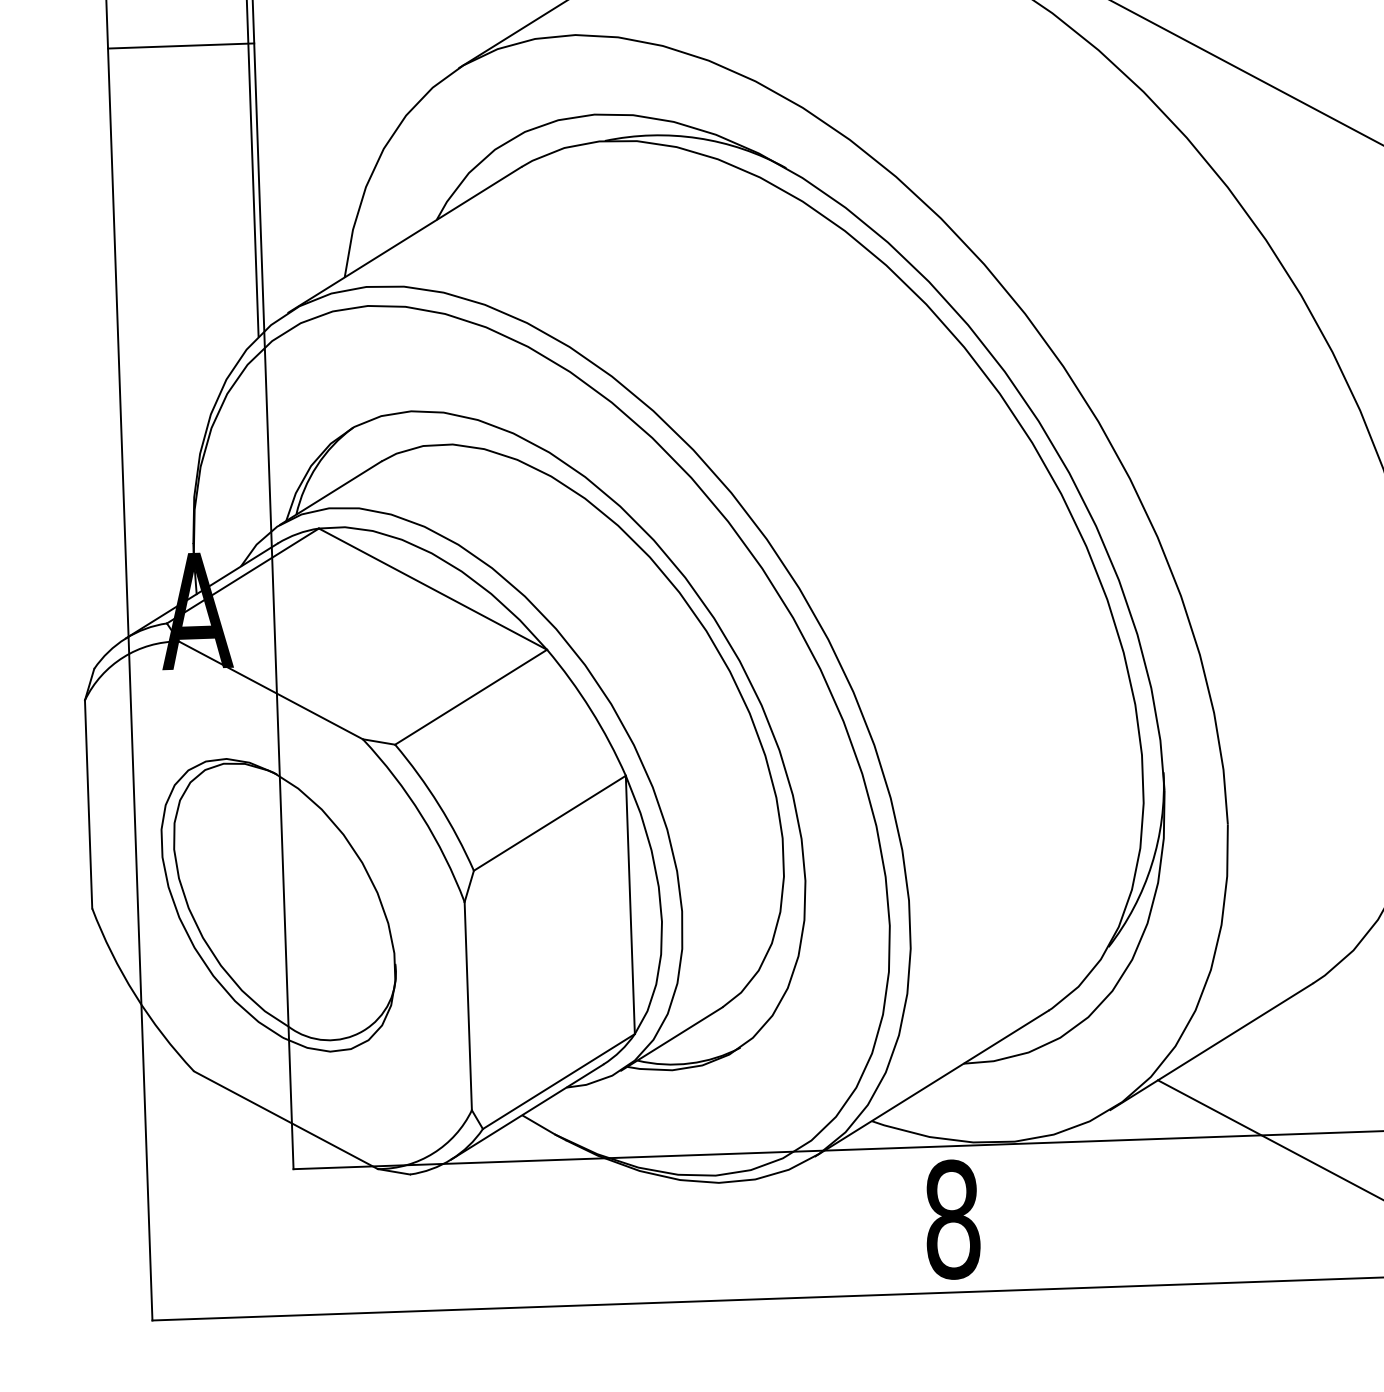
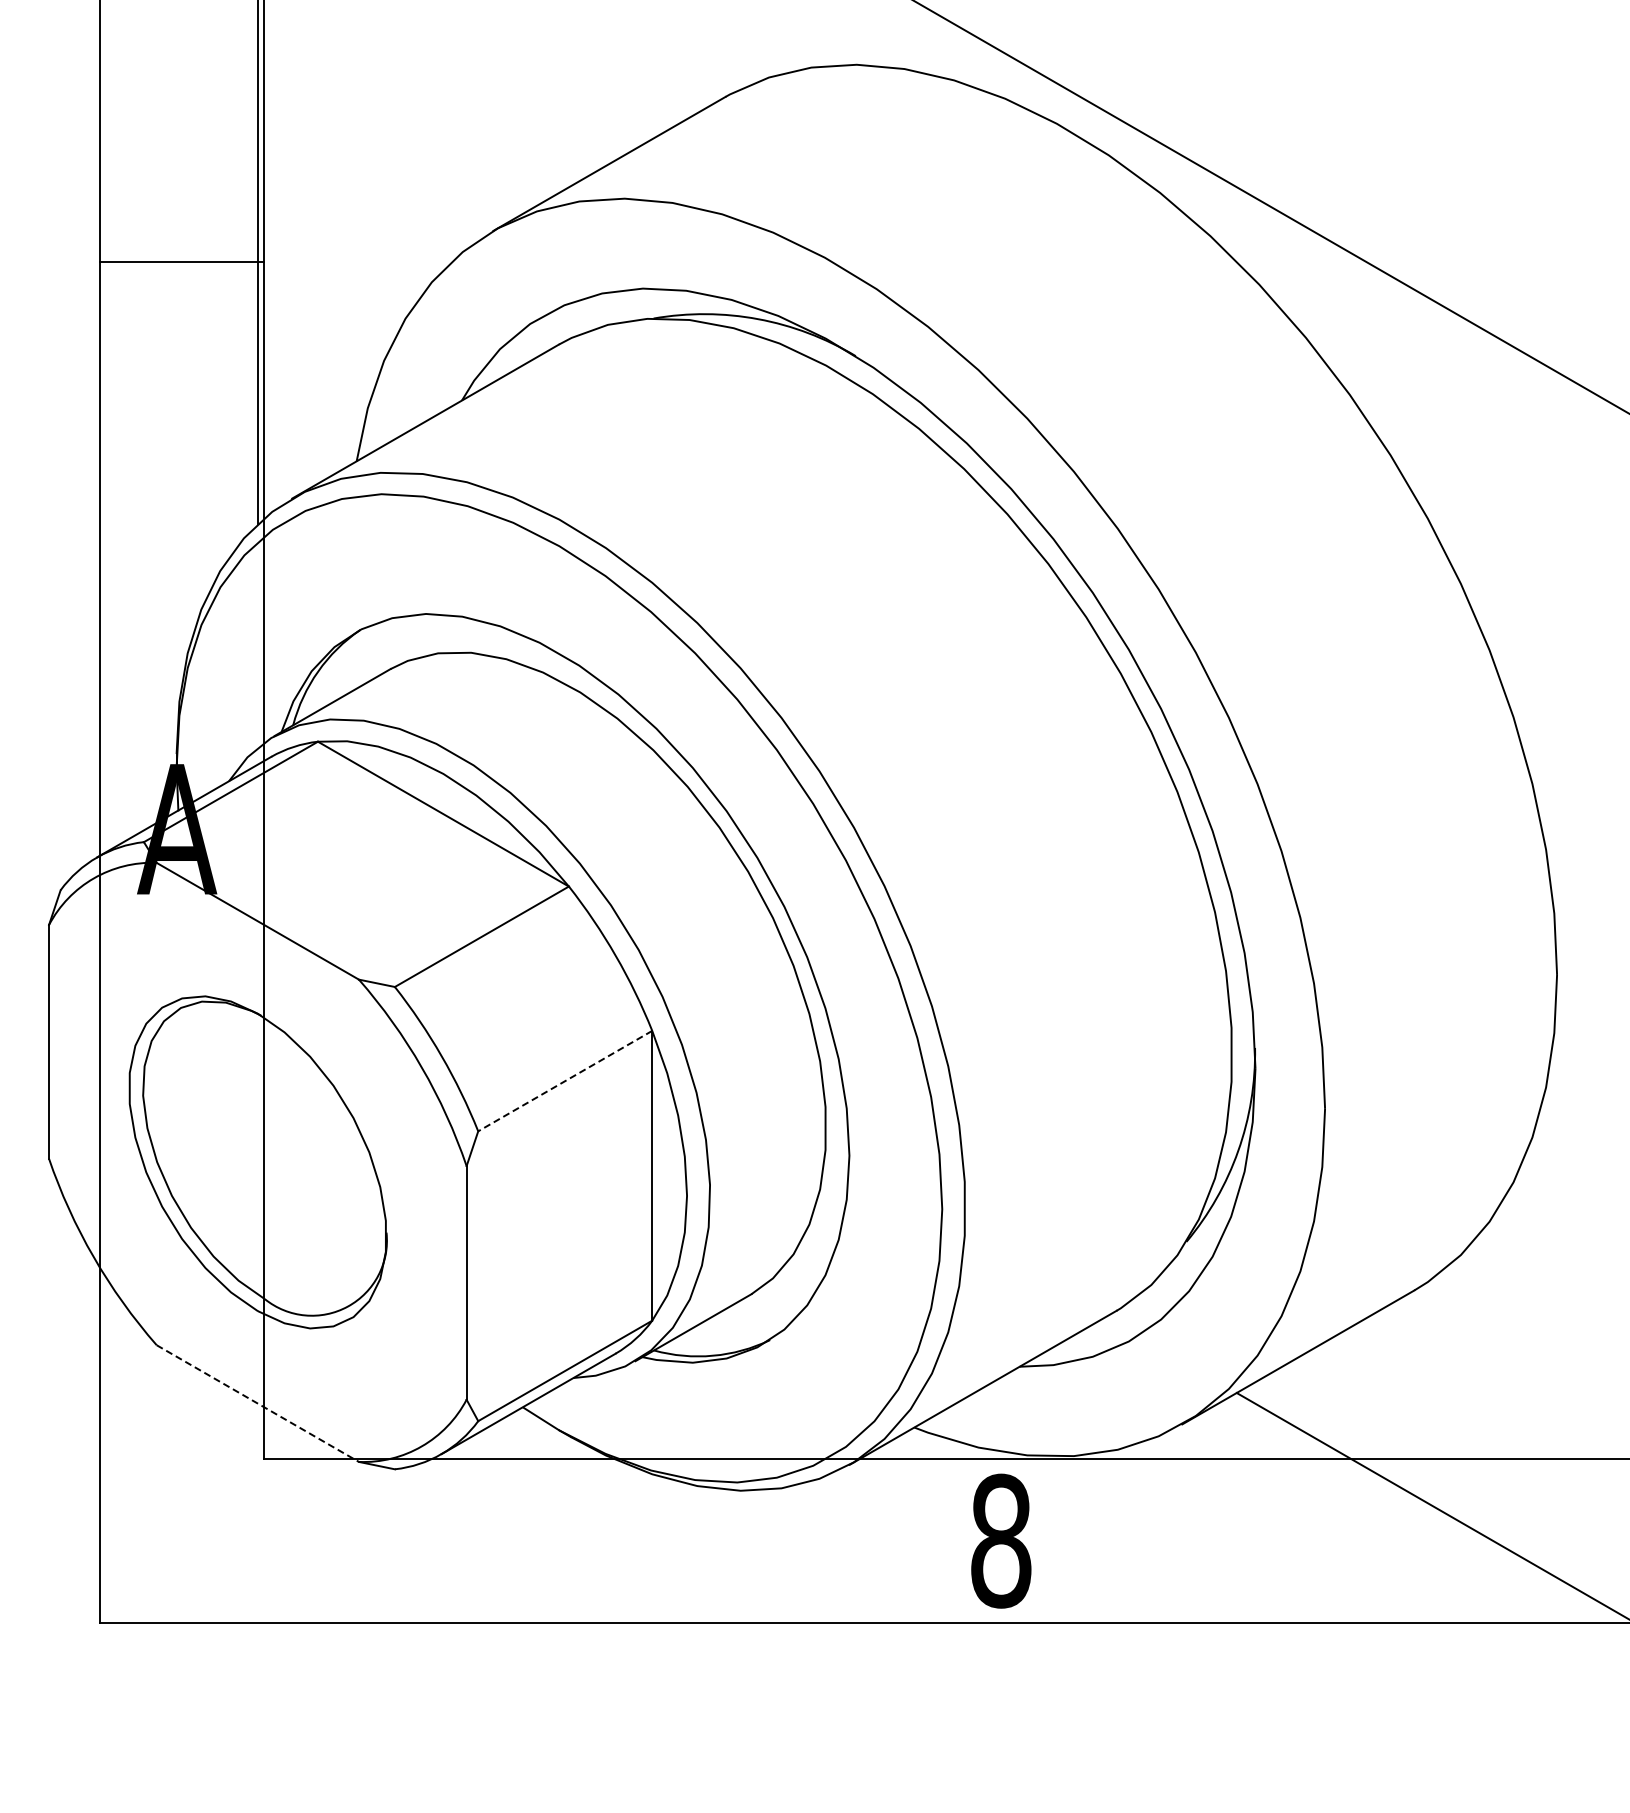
line: (181, 45) -> (182, 261), moved
line: (549, 823) -> (564, 1081), solid -> dashed
line: (285, 1120) -> (257, 1403), solid -> dashed

